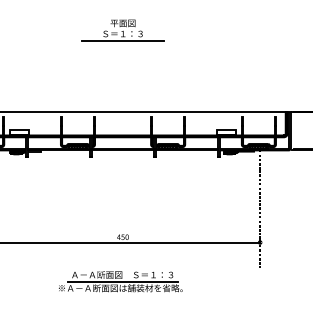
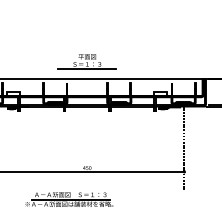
part: (122, 30) -> (86, 61), moved
part: (120, 281) -> (69, 199), moved

